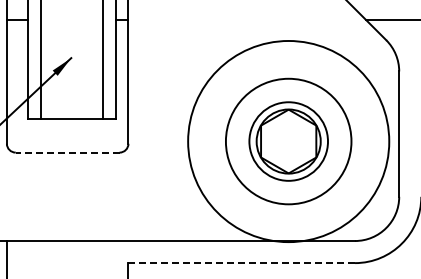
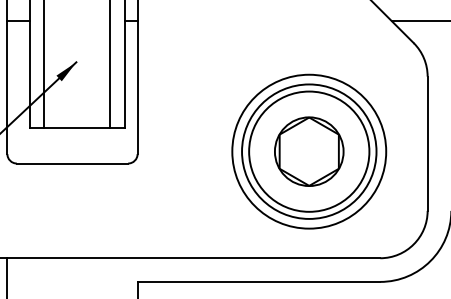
circle: (288, 141) -> (309, 151), size x0.71
circle: (288, 141) -> (309, 151), size x1.43
line: (67, 152) -> (72, 163), dashed -> solid
line: (242, 263) -> (259, 282), dashed -> solid

